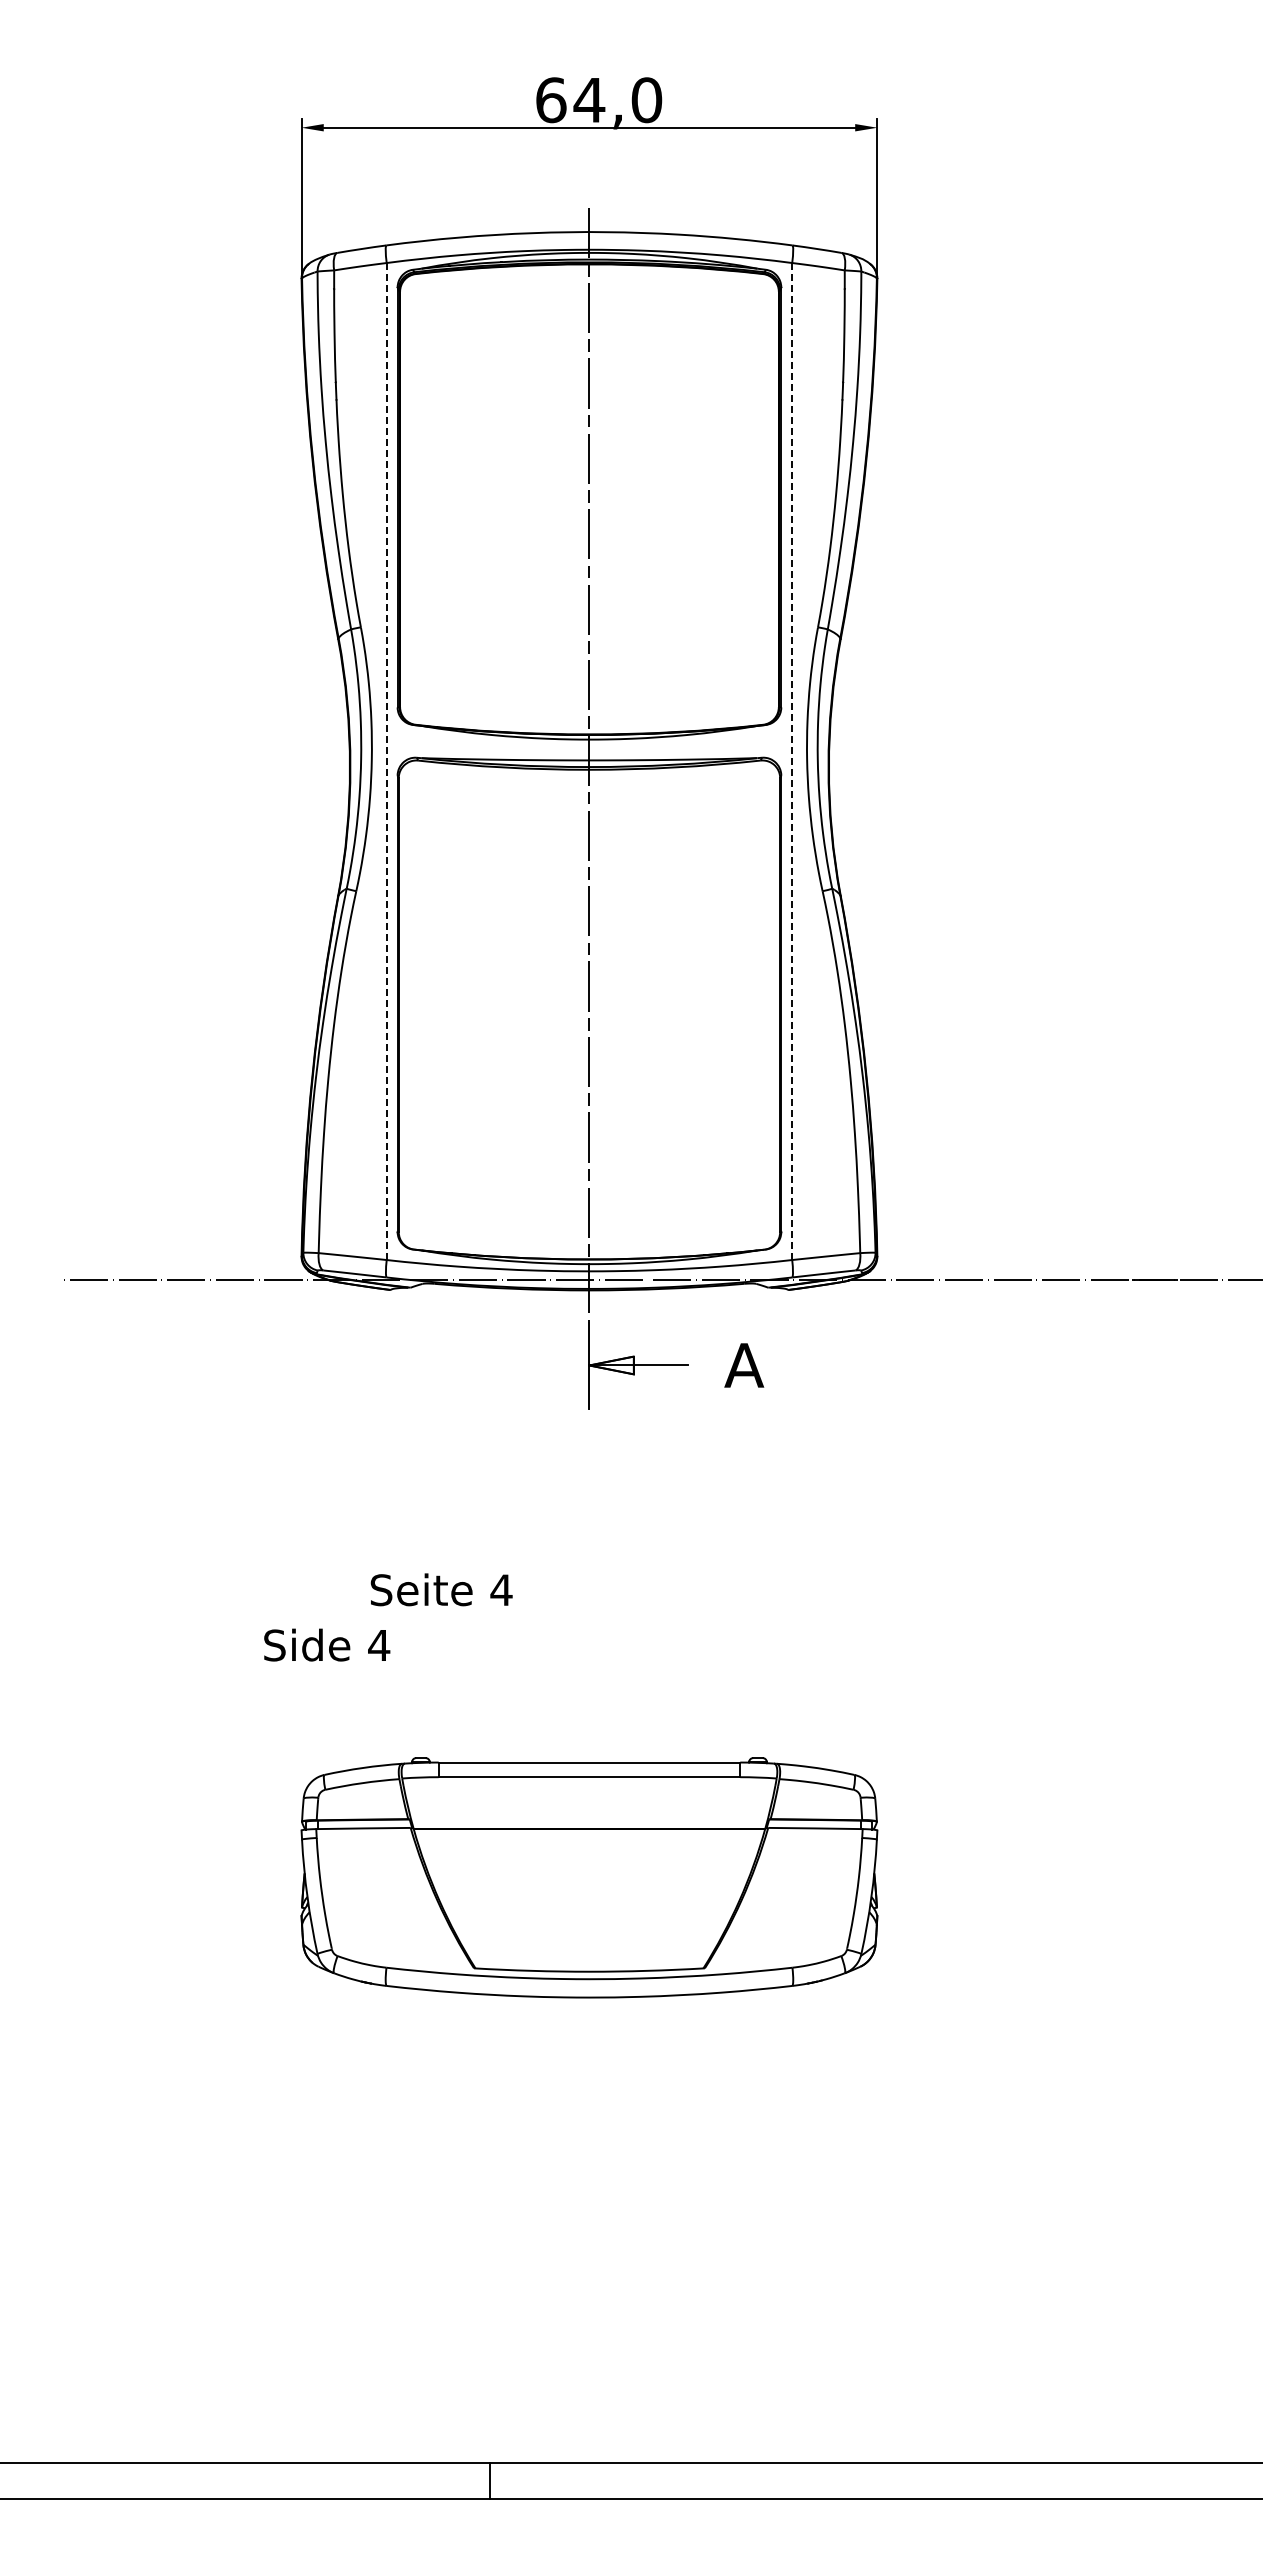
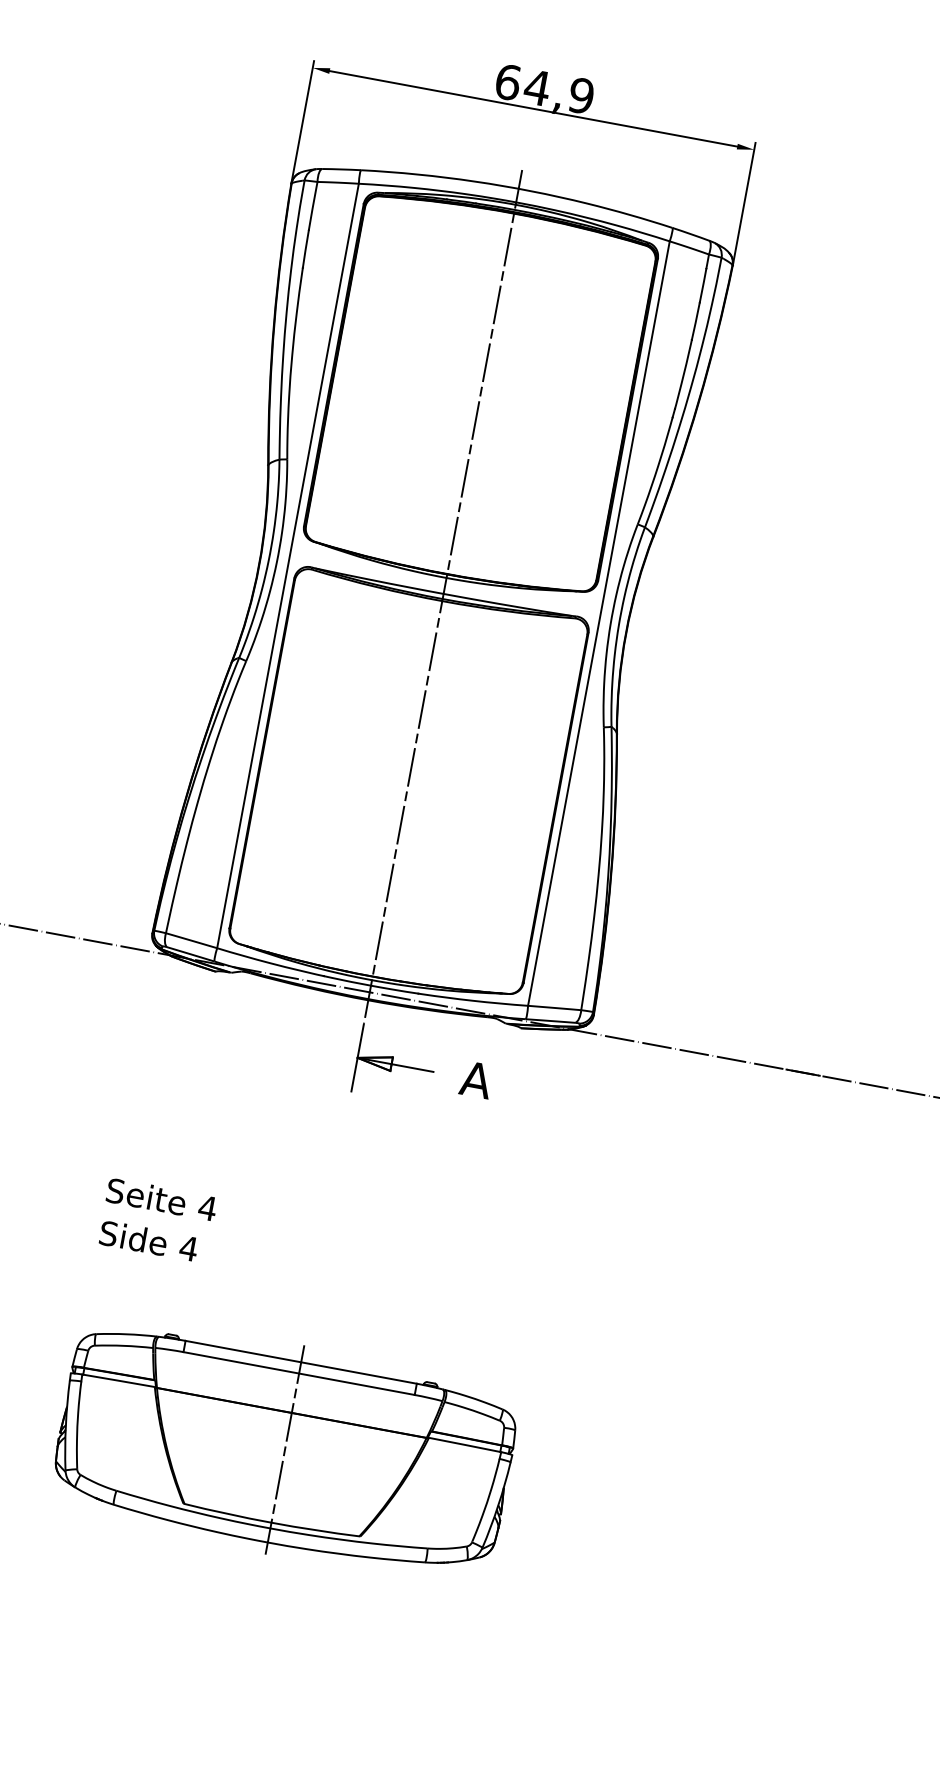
text: (646, 100) -> (581, 96), 64,0 -> 64,9
line: (386, 762) -> (287, 566), dashed -> solid
line: (792, 762) -> (599, 624), dashed -> solid
text: (441, 1589) -> (161, 1199), moved
text: (327, 1644) -> (149, 1240), moved
line: (589, 1876) -> (285, 1449), added

